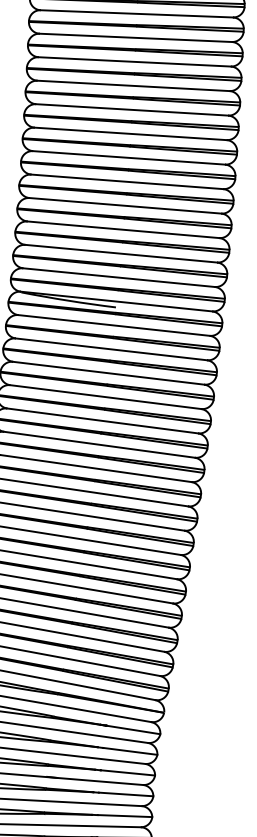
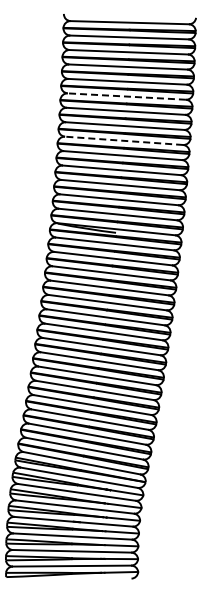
line: (132, 85) -> (126, 96), solid -> dashed
line: (128, 157) -> (123, 140), solid -> dashed

